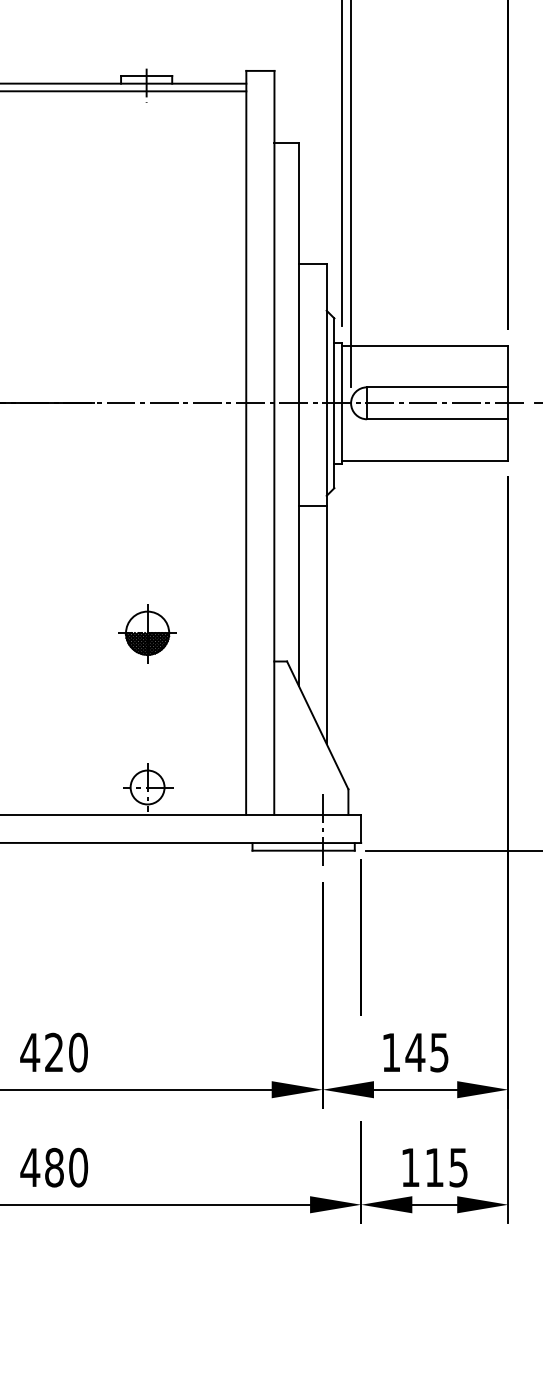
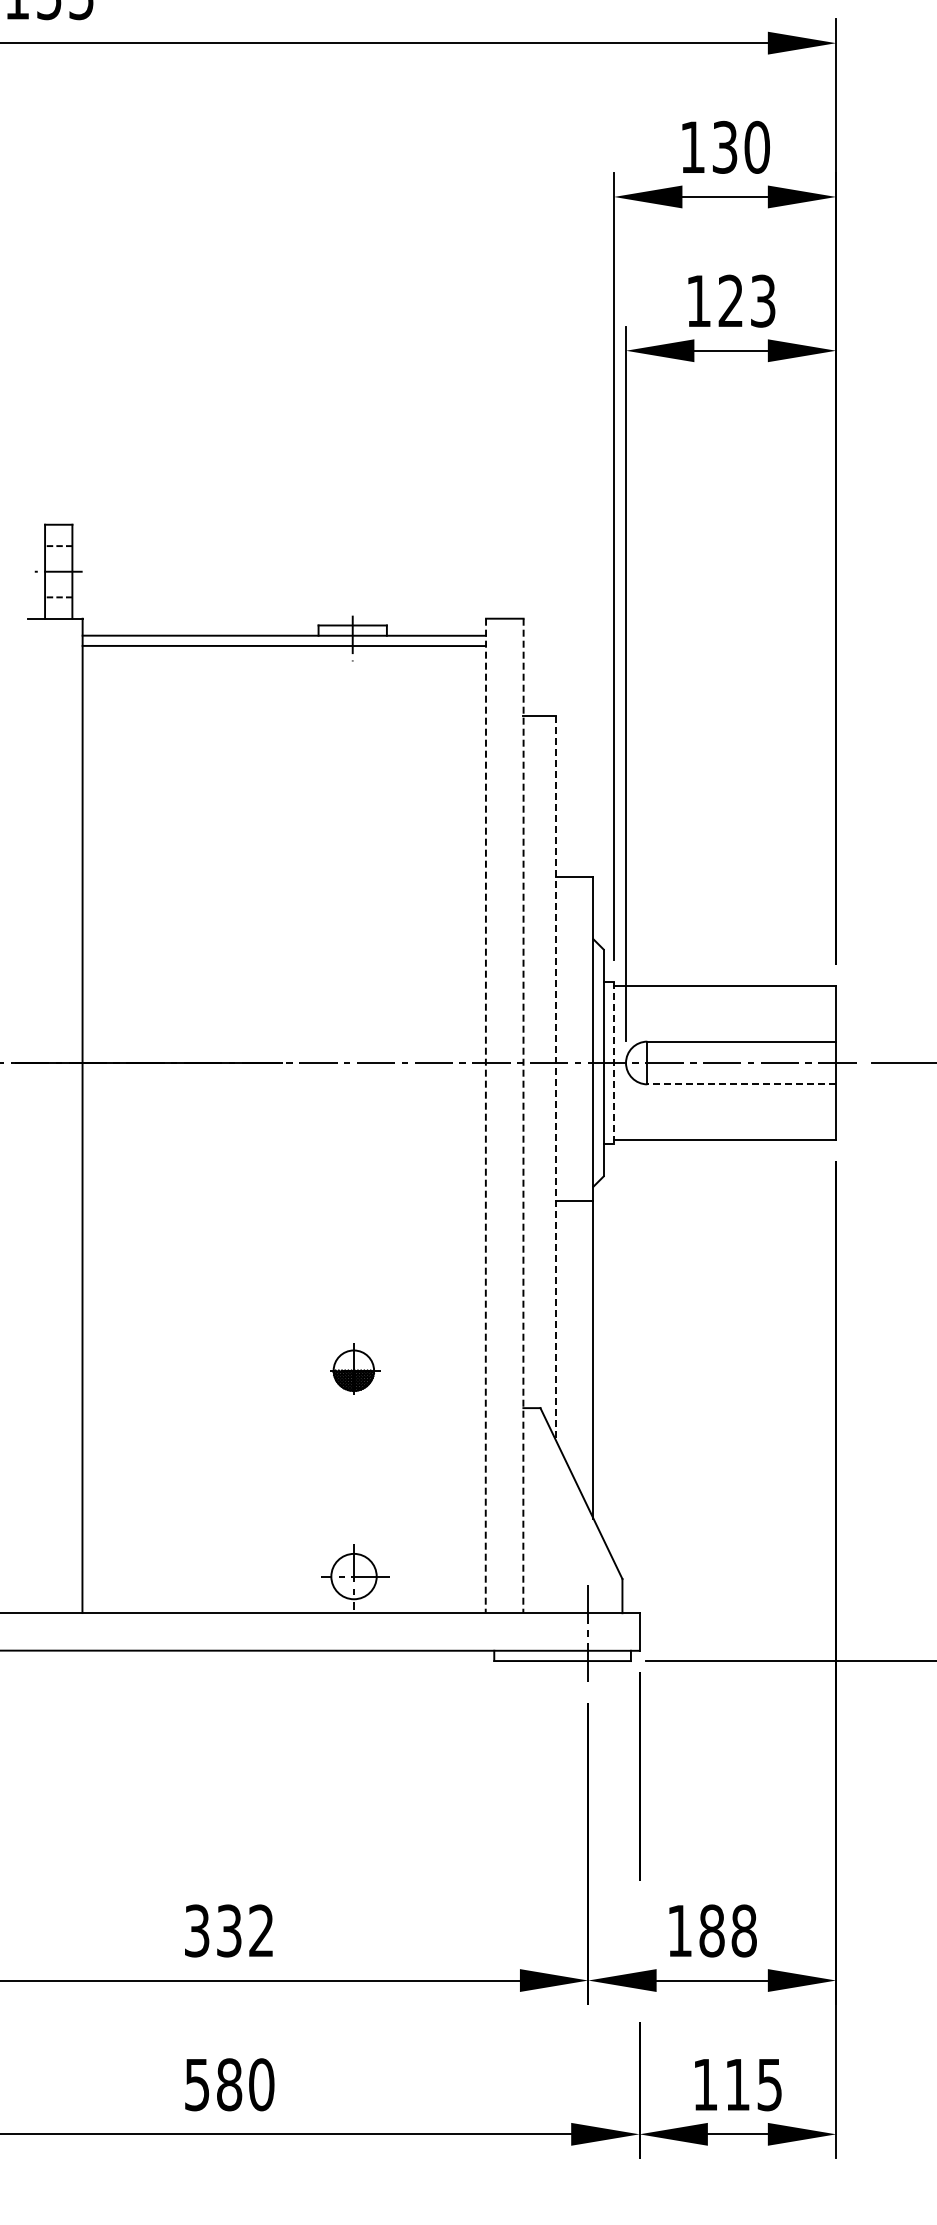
line: (342, 403) -> (614, 1063), solid -> dashed
line: (299, 414) -> (556, 1078), solid -> dashed
line: (437, 419) -> (741, 1084), solid -> dashed
line: (245, 443) -> (485, 1116), solid -> dashed
line: (274, 443) -> (523, 1116), solid -> dashed
part: (147, 634) -> (353, 1371), size x0.7
text: (53, 1052) -> (228, 1930), 420 -> 332
text: (427, 1052) -> (727, 1930), 145 -> 188
text: (29, 1168) -> (196, 2085), 480 -> 580

